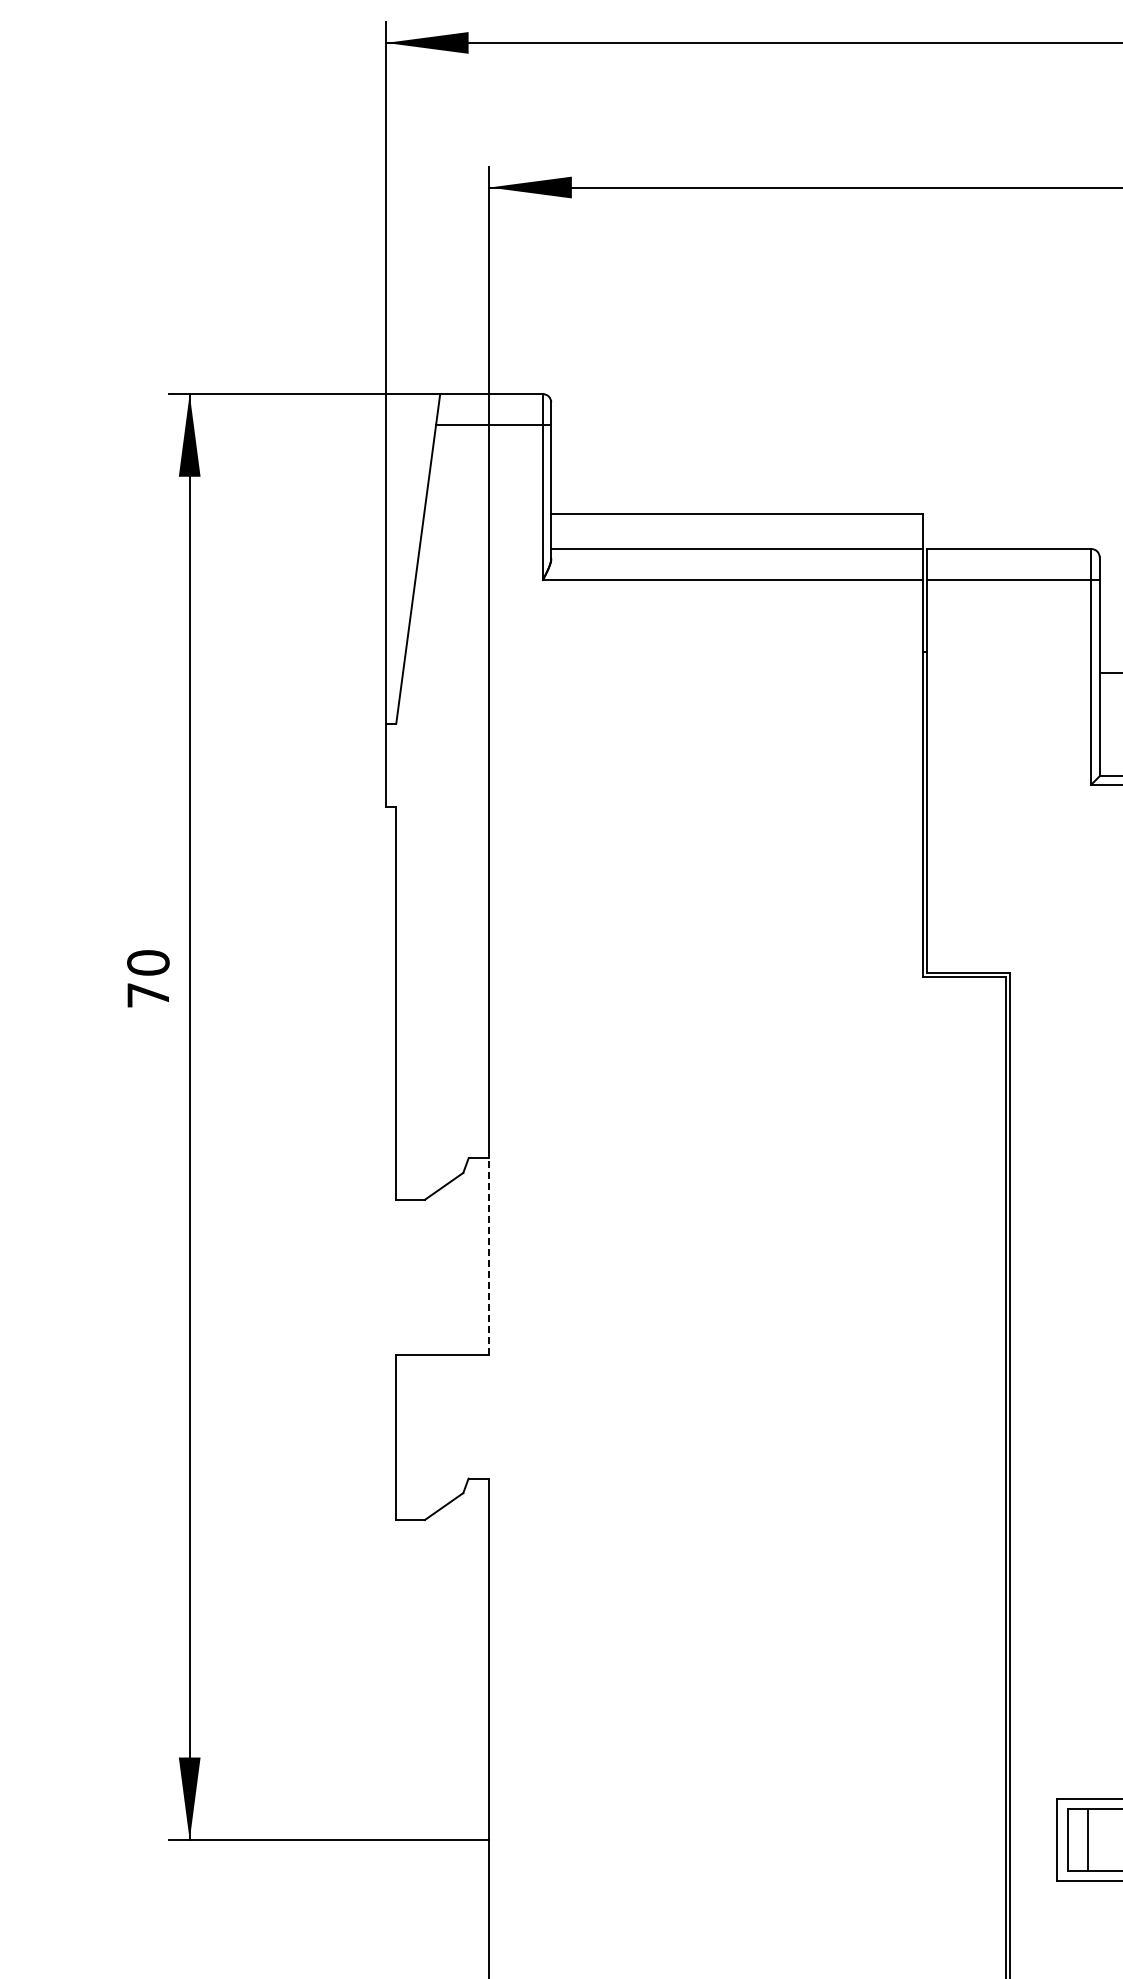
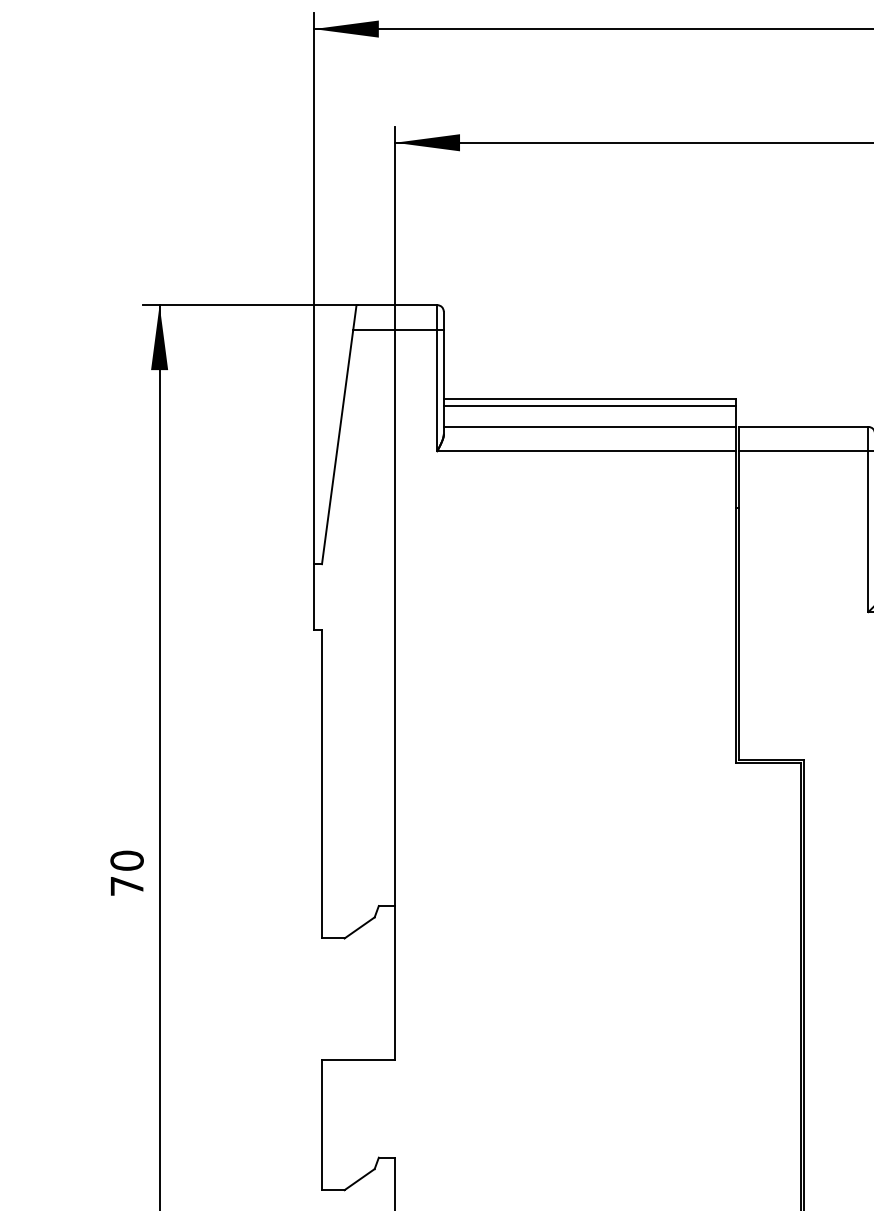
line: (737, 522) -> (590, 406), added
text: (148, 978) -> (127, 873), moved
line: (489, 1256) -> (395, 983), dashed -> solid

